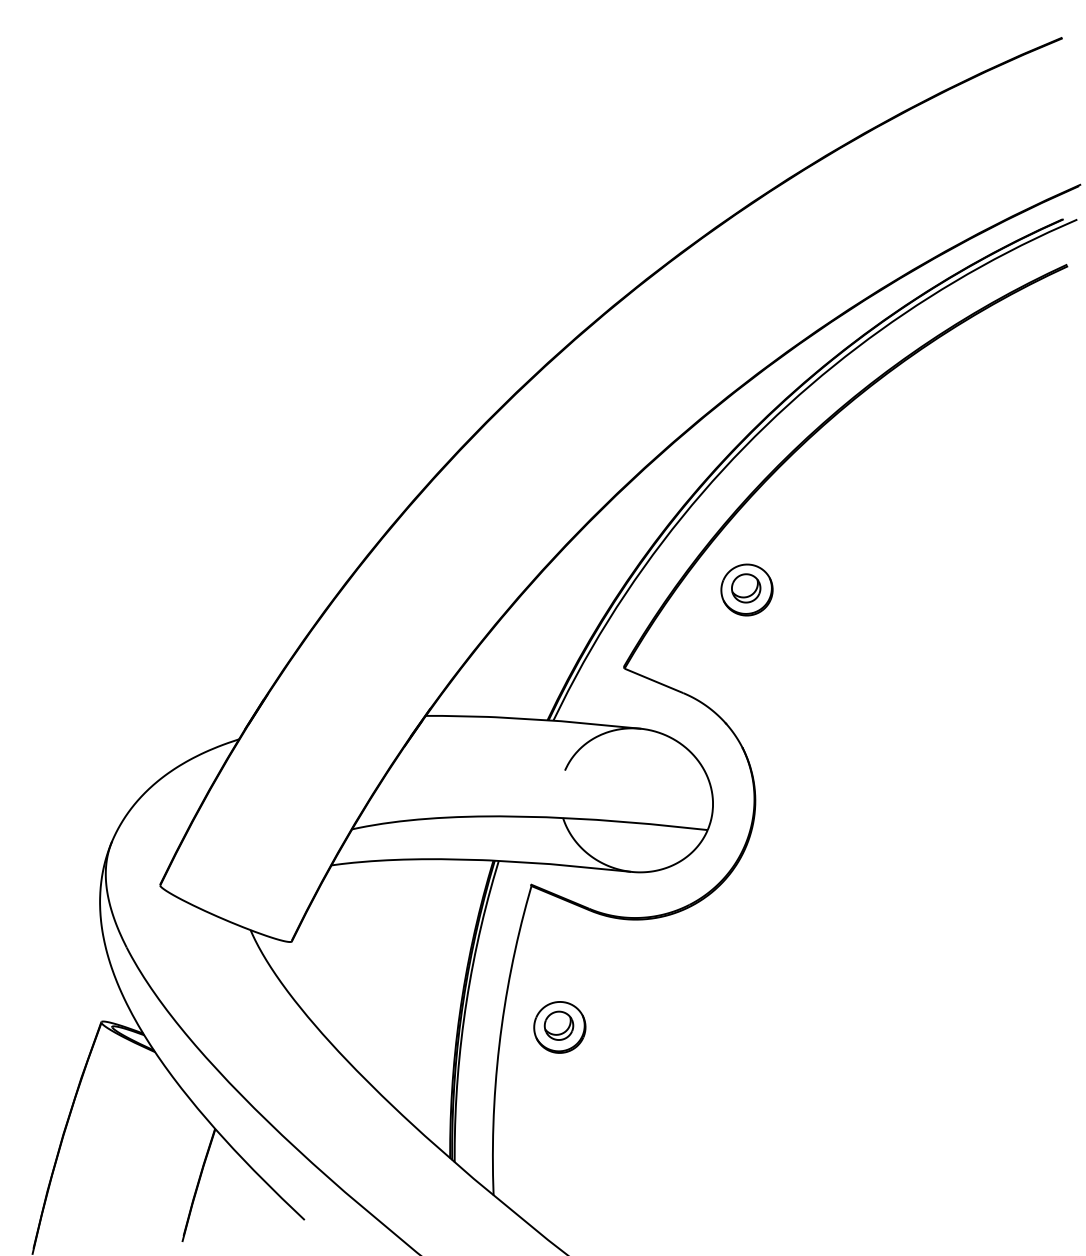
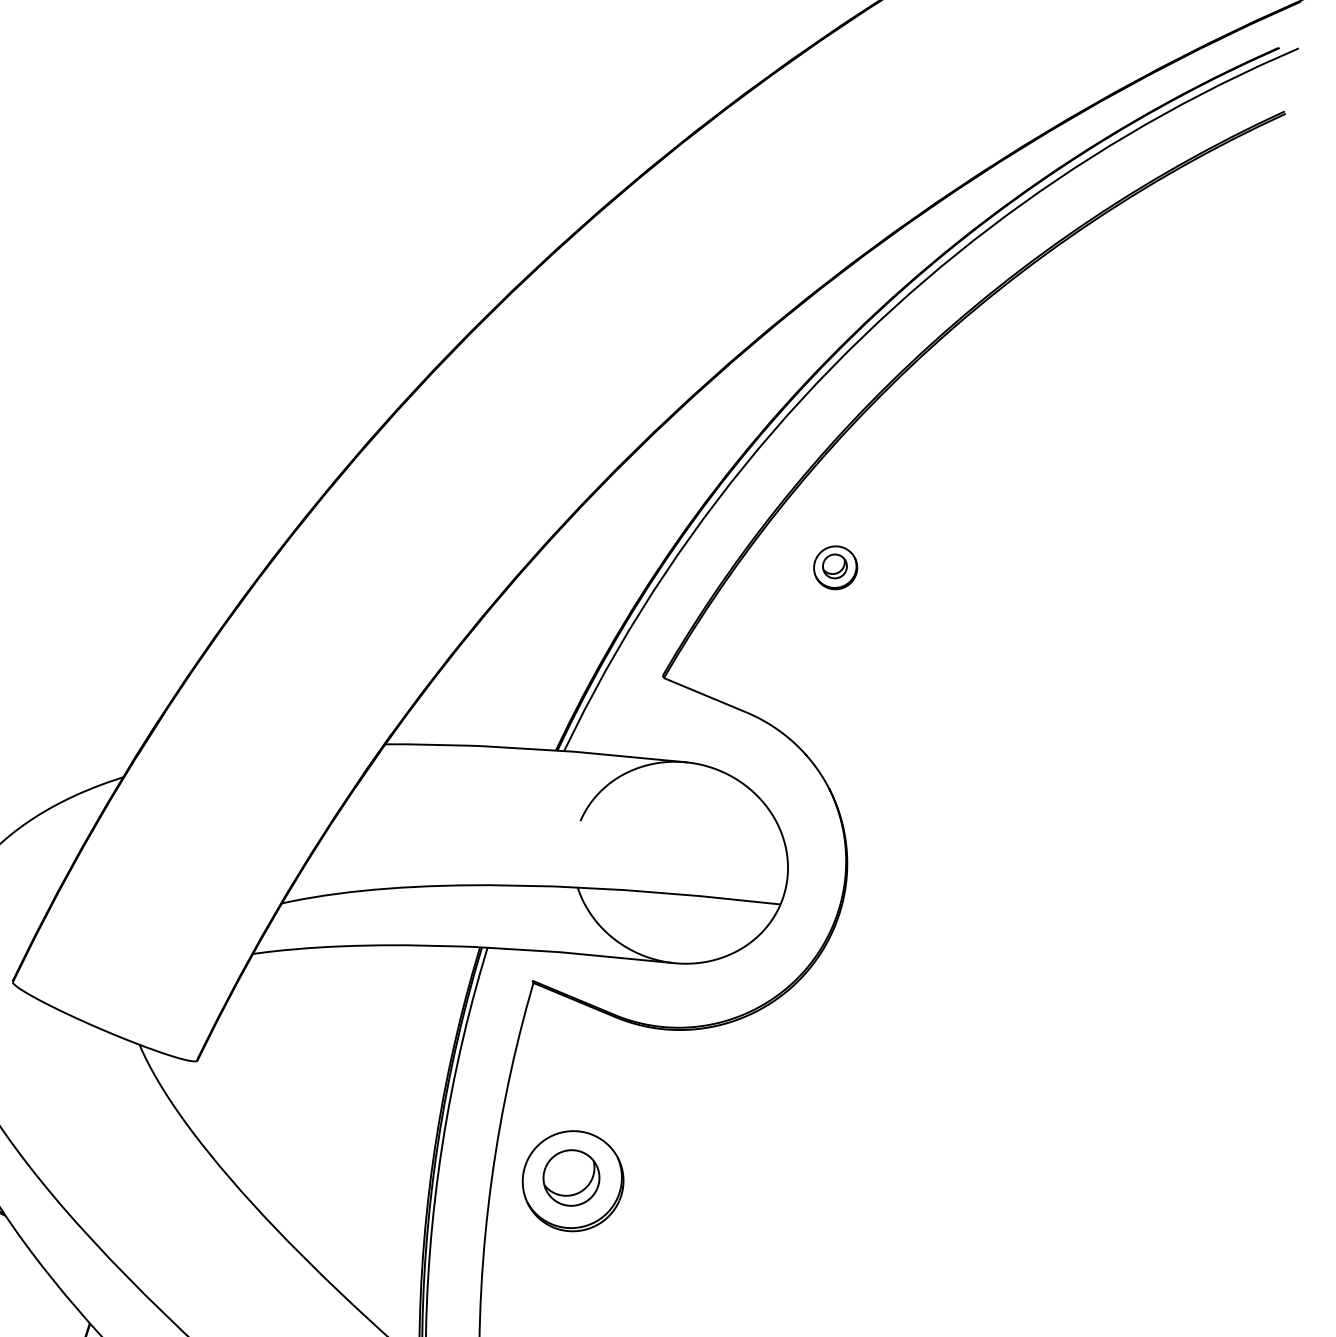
part: (746, 589) -> (834, 567), size x0.6
part: (559, 1027) -> (572, 1181), size x1.4

